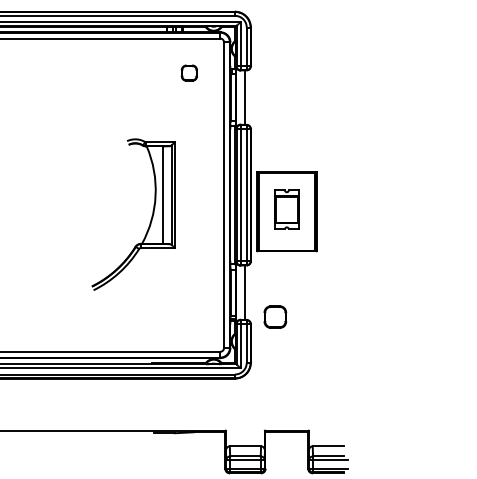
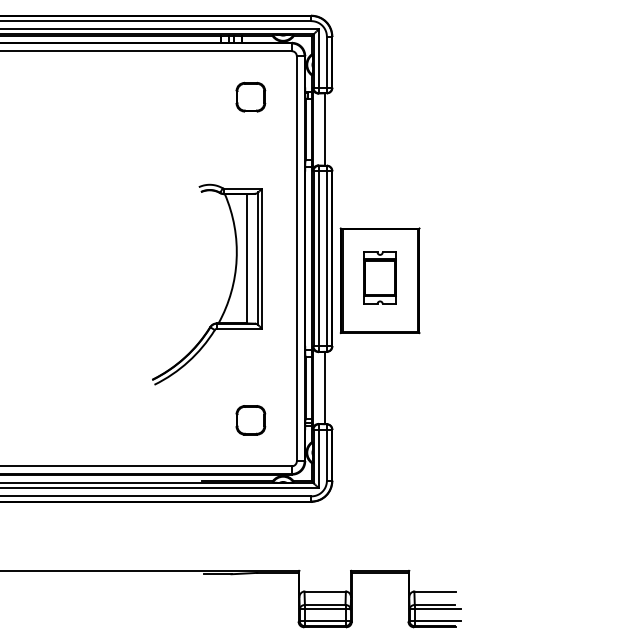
part: (189, 72) -> (251, 96), size x1.43
part: (150, 219) -> (229, 290), moved
part: (275, 316) -> (251, 419), moved

